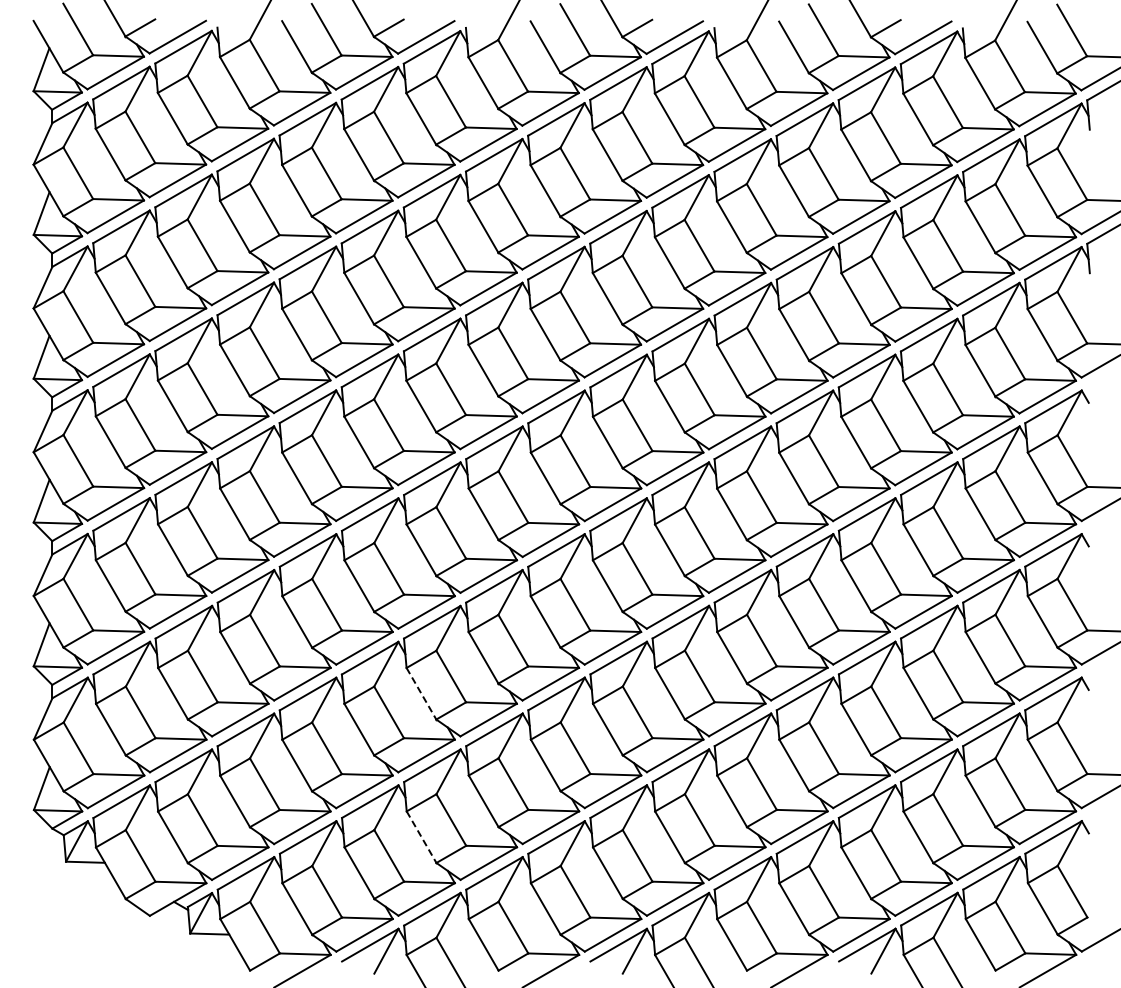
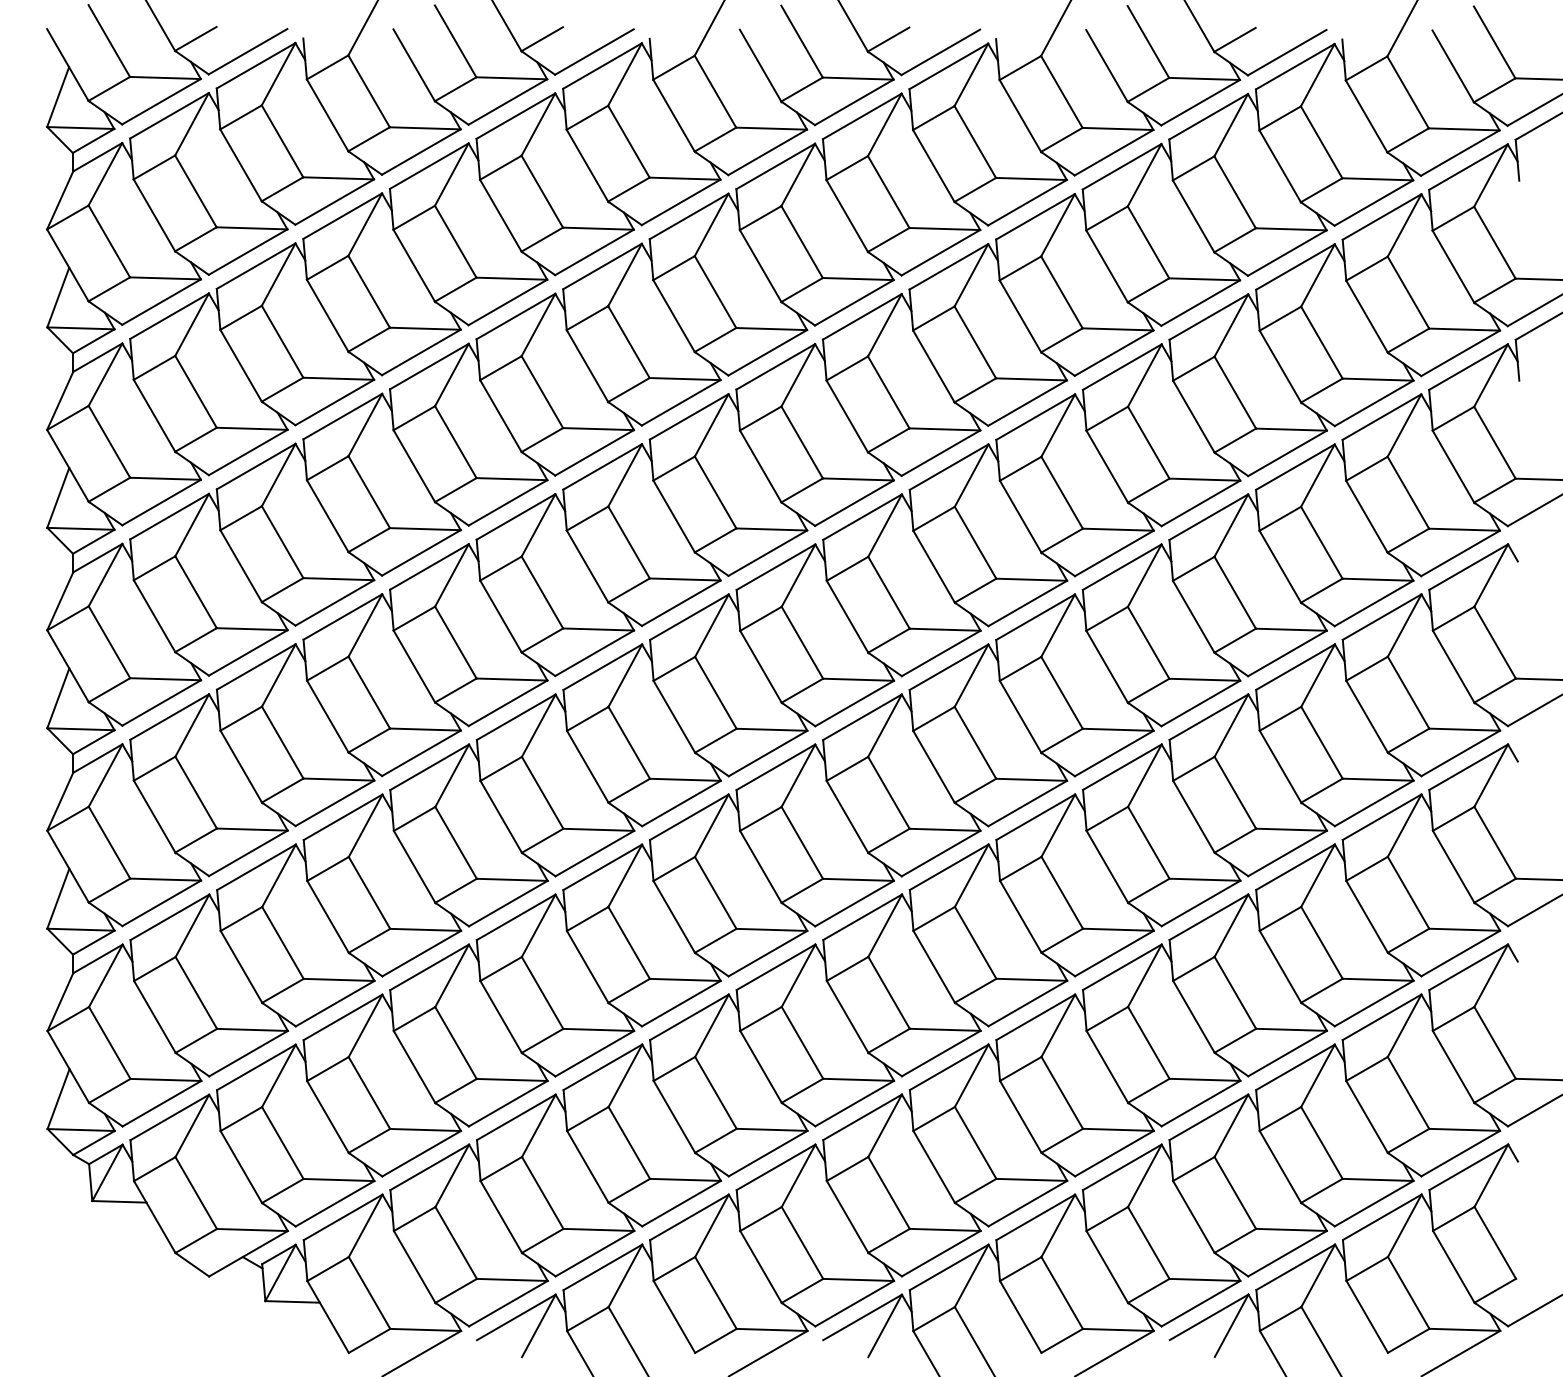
line: (421, 693) -> (587, 966), dashed -> solid
line: (421, 837) -> (587, 1167), dashed -> solid

